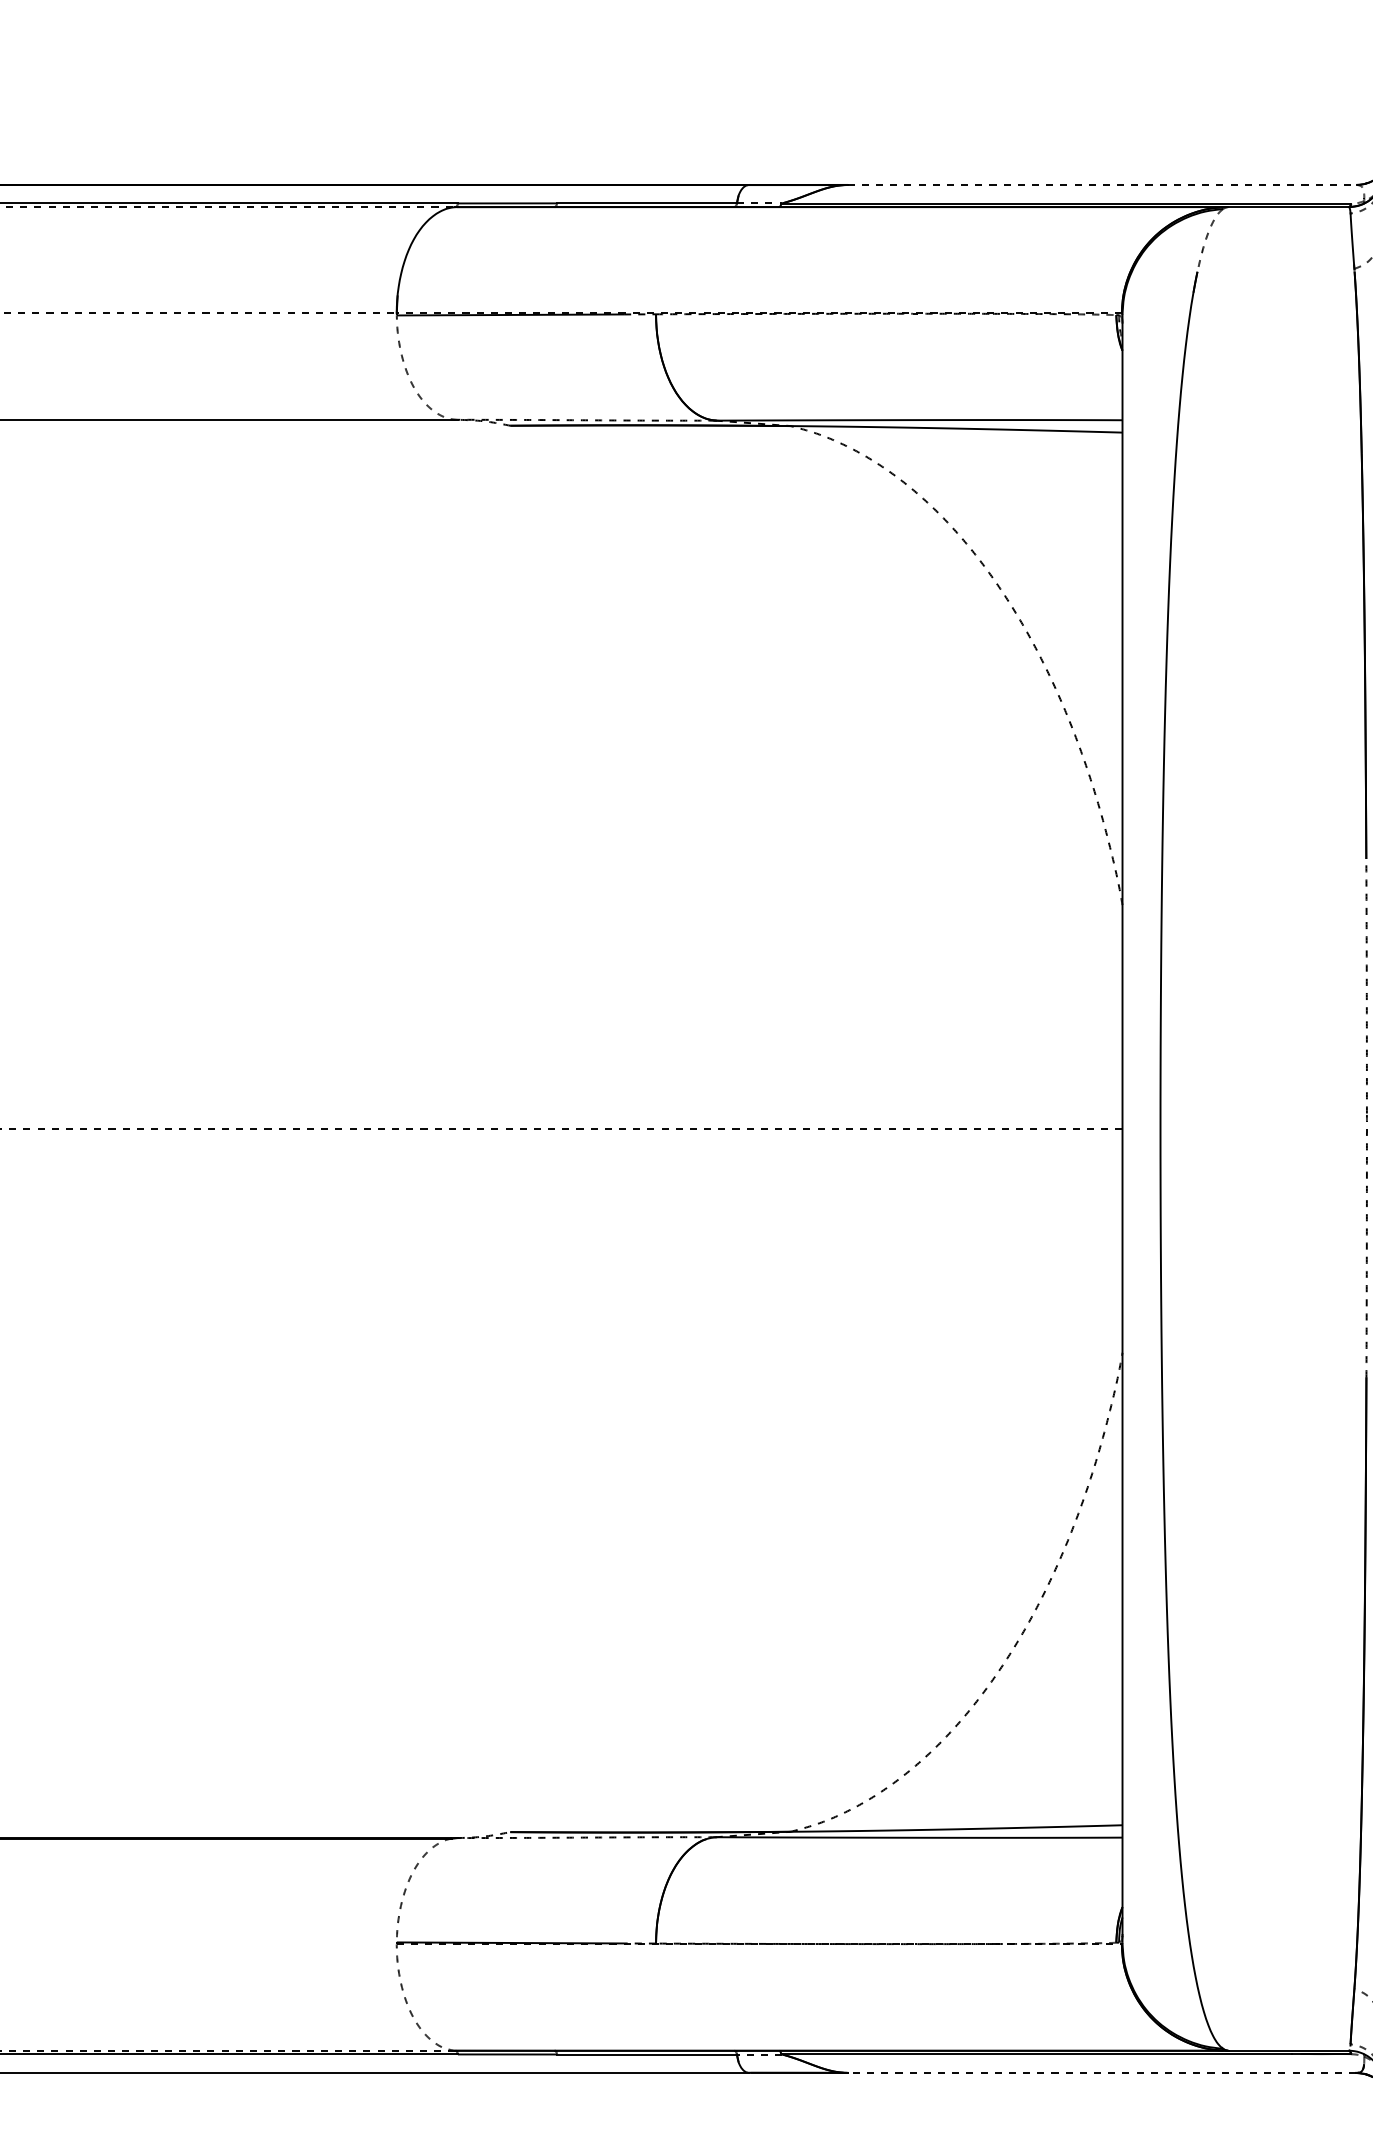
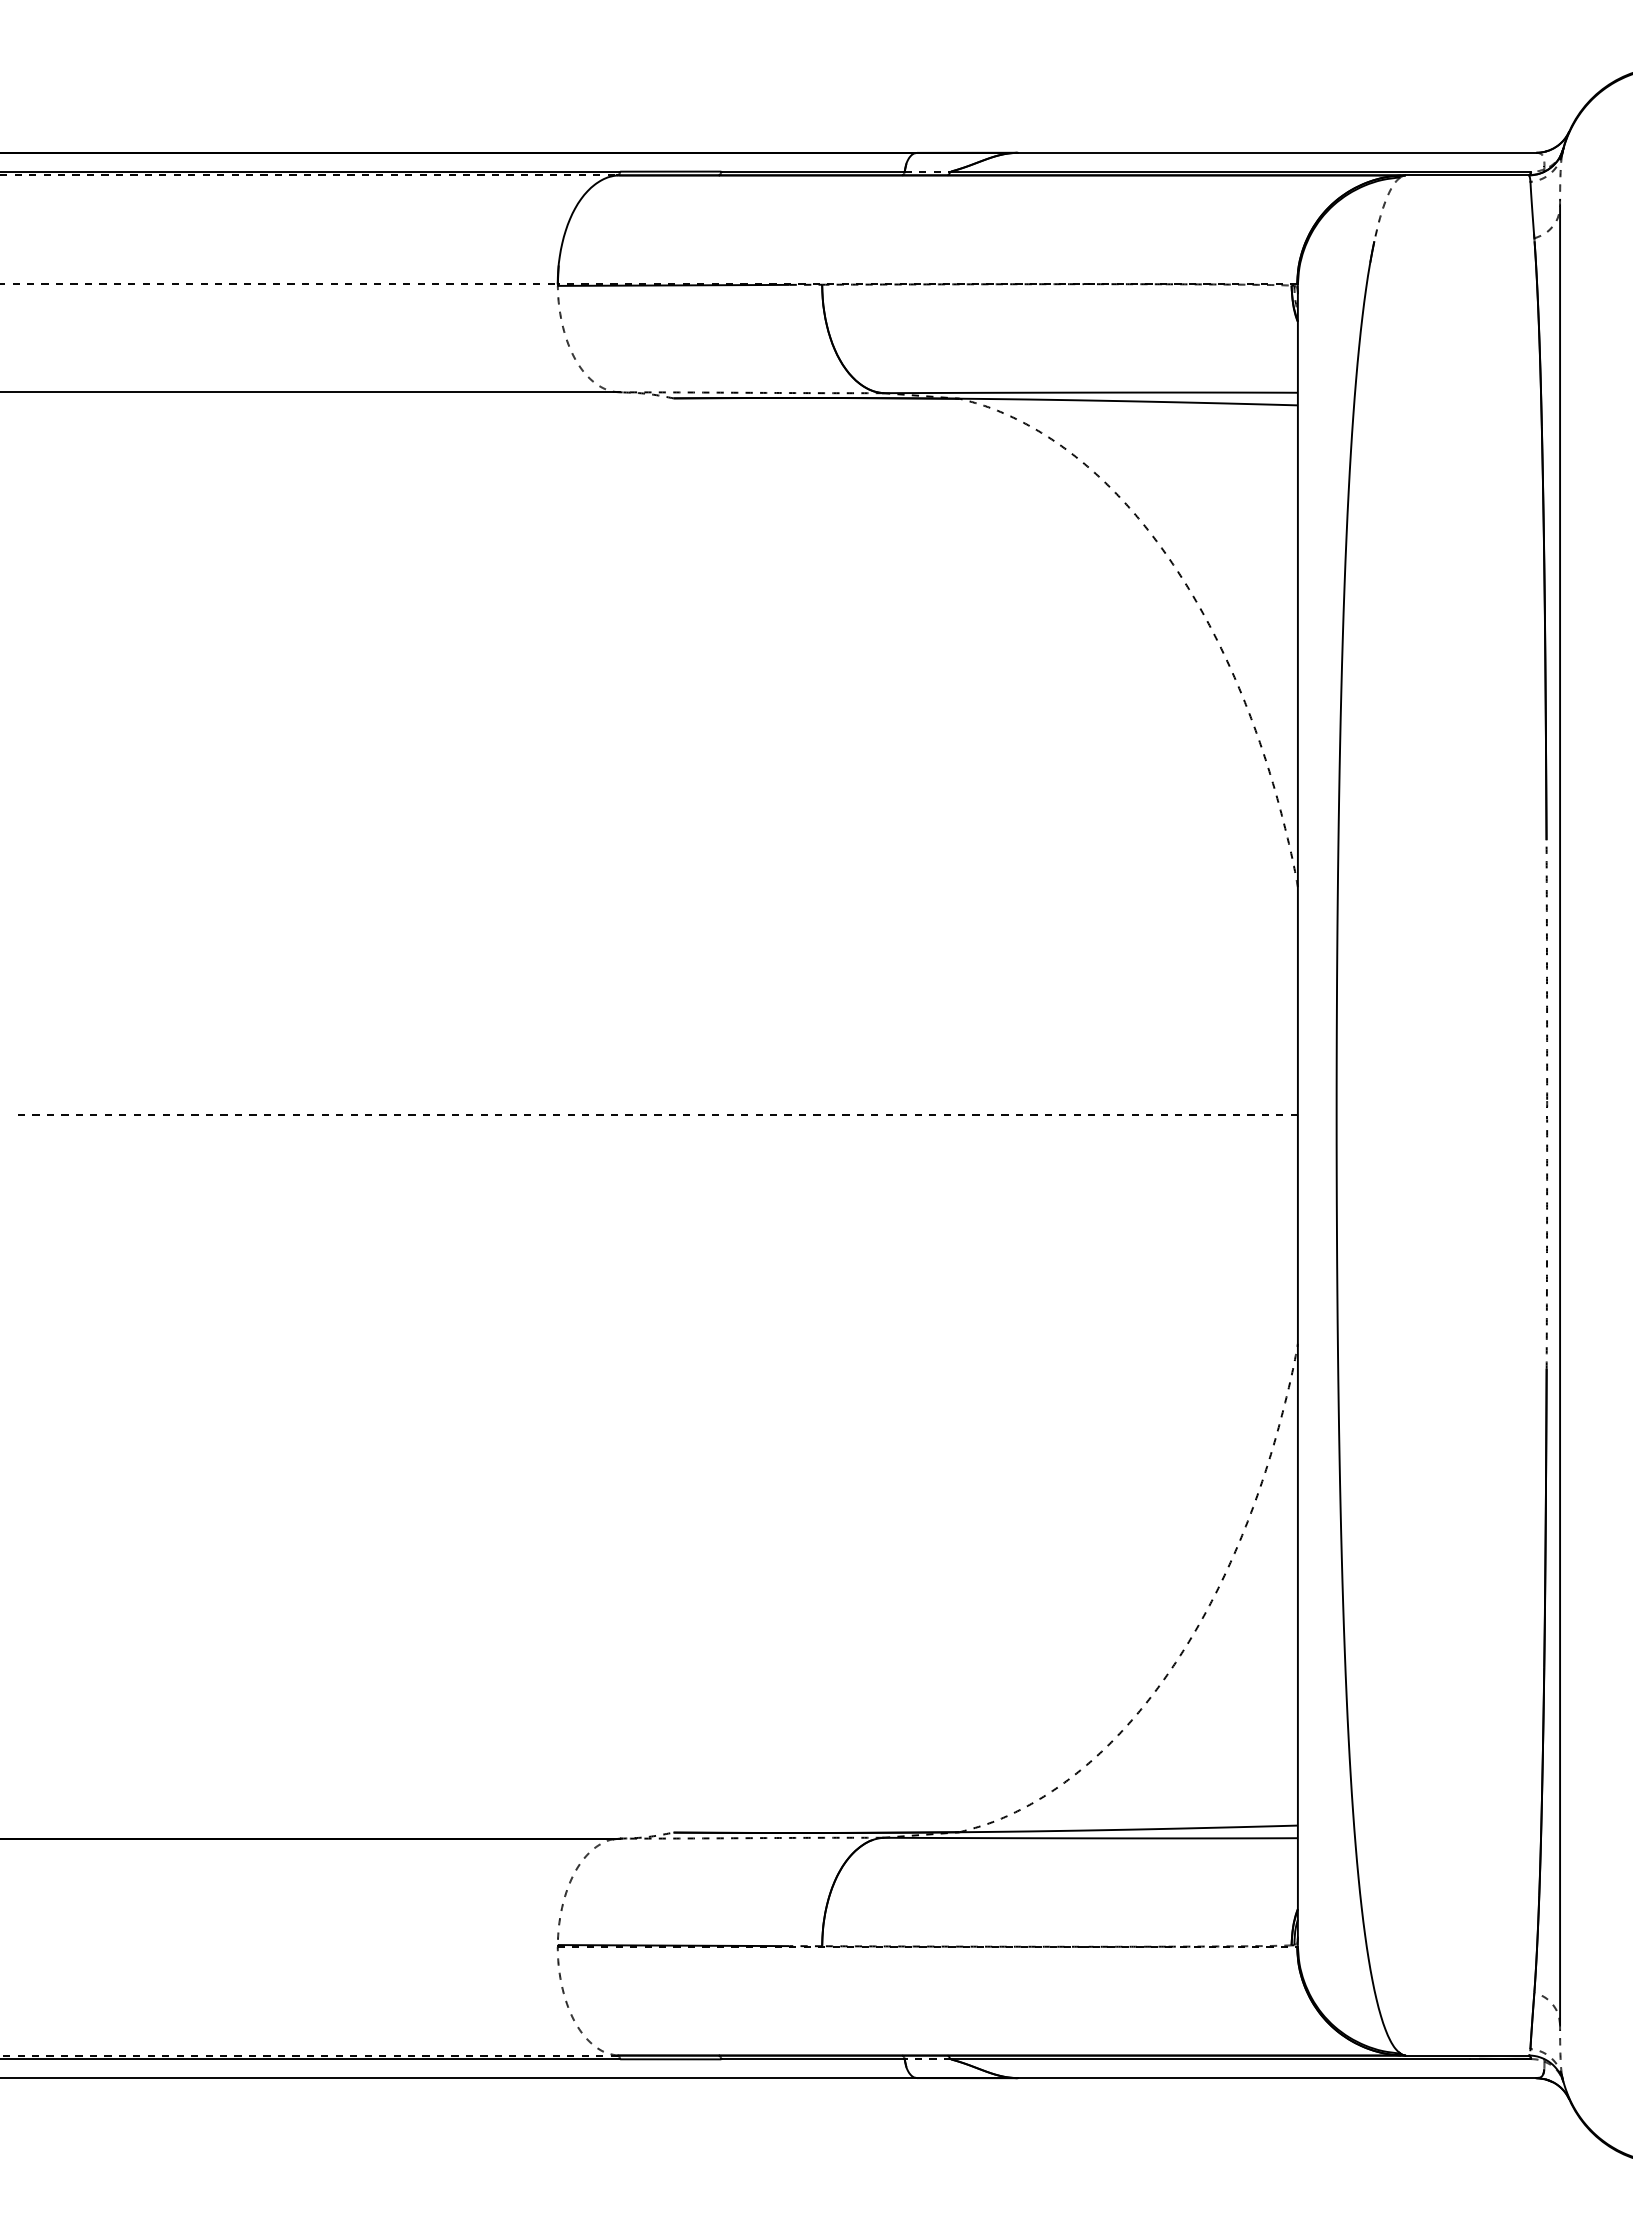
line: (1102, 184) -> (1277, 152), dashed -> solid
line: (1101, 2073) -> (1276, 2078), dashed -> solid

